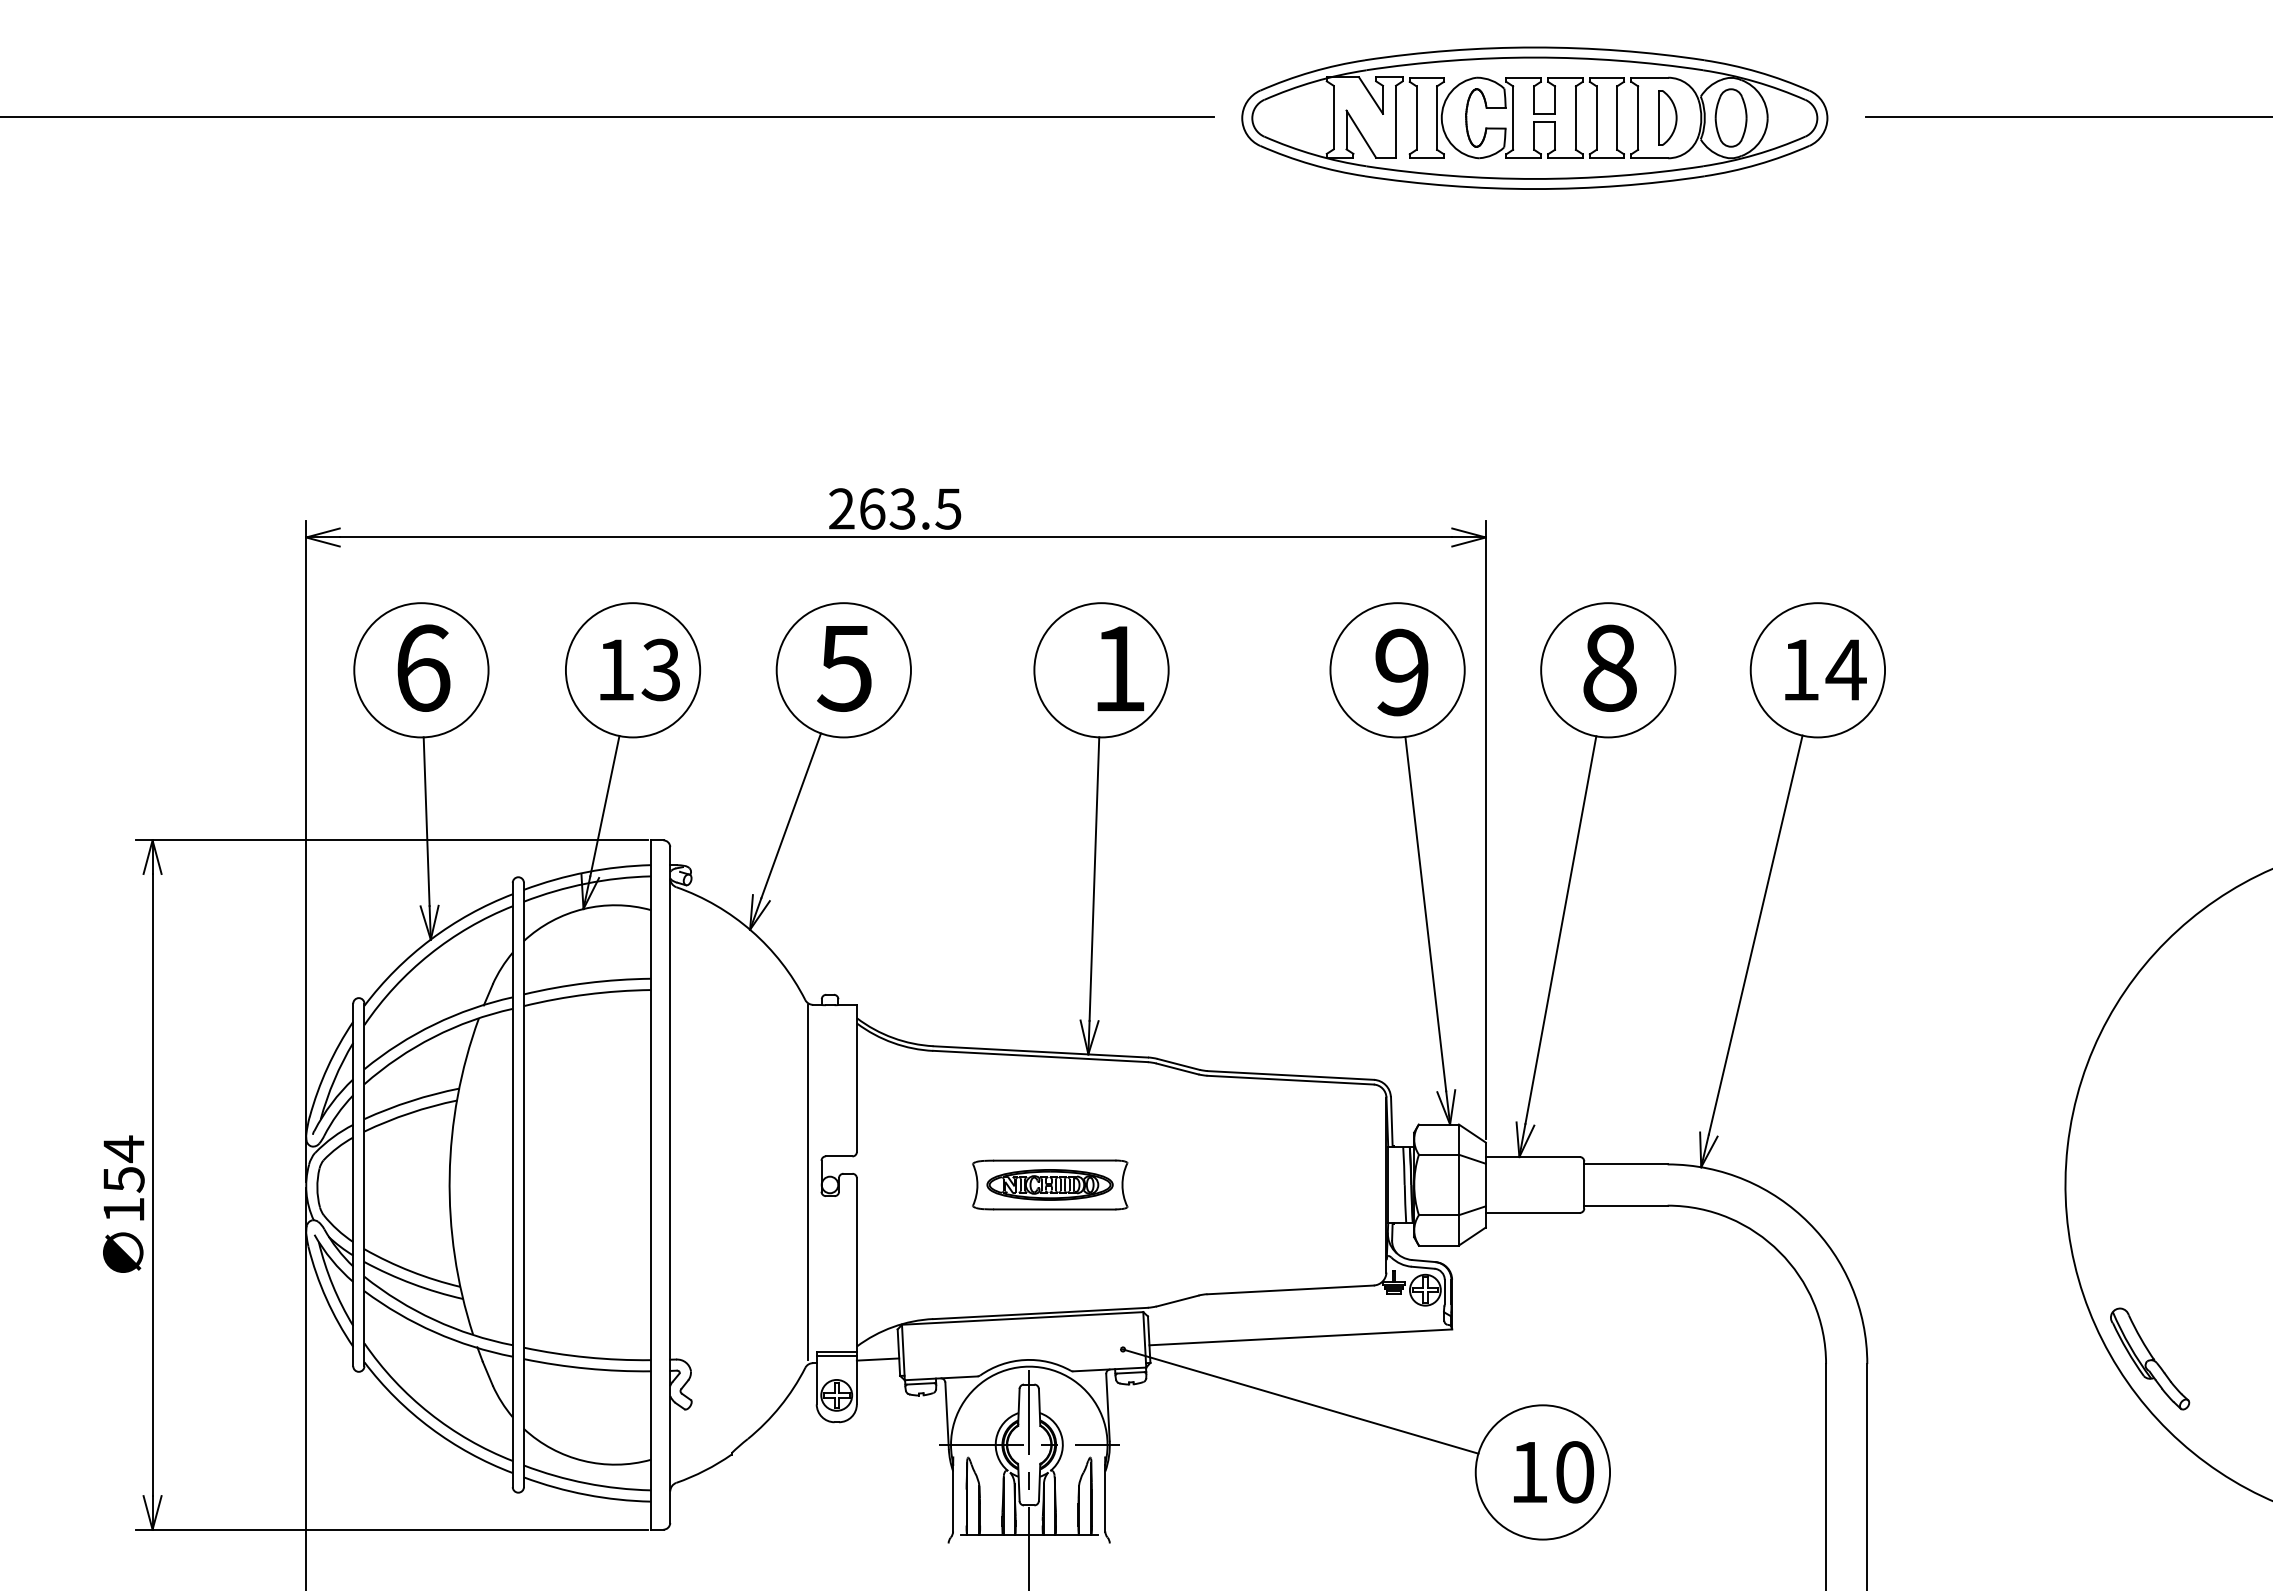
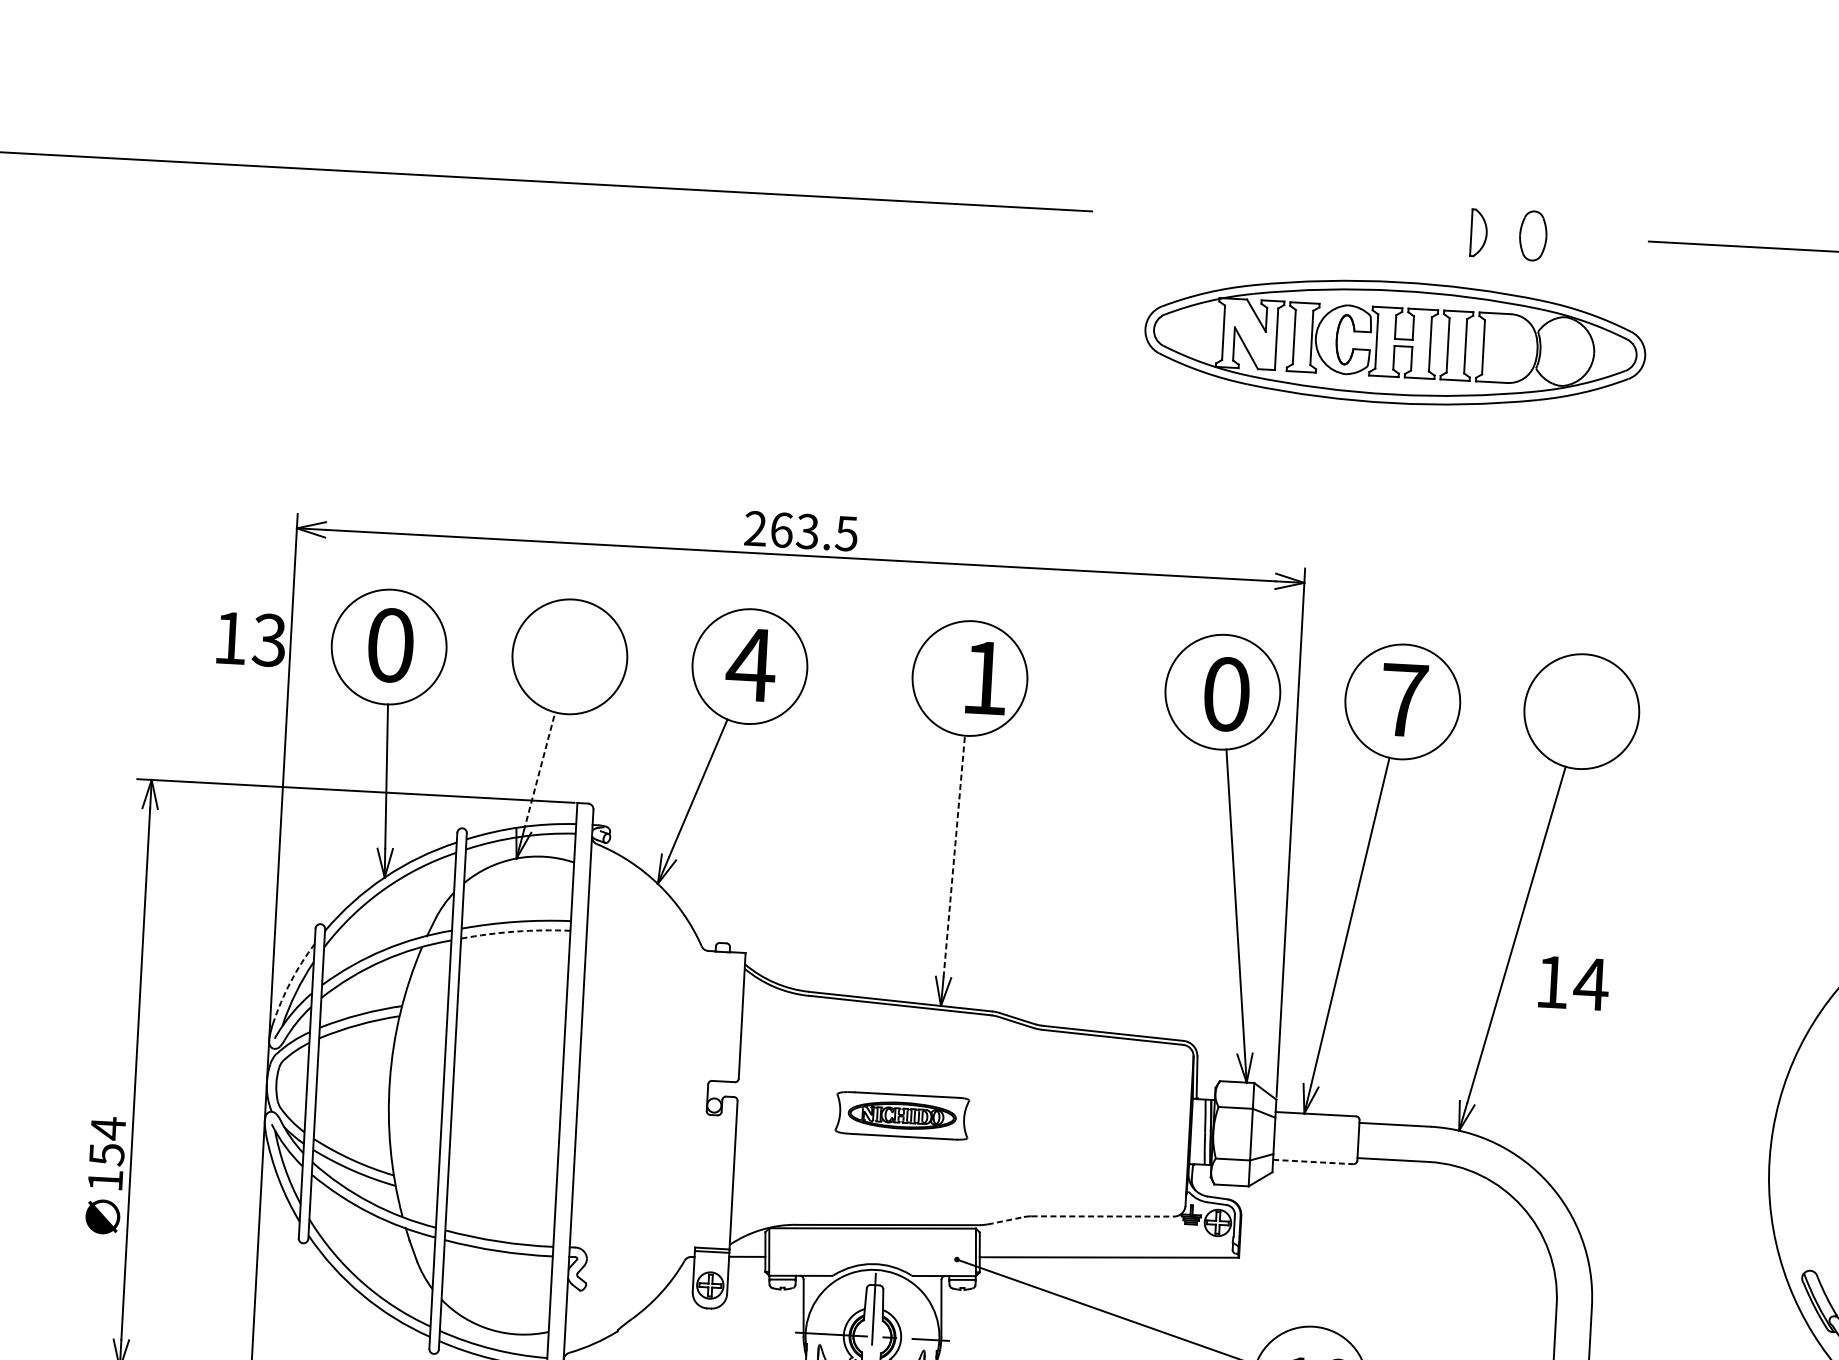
part: (1534, 117) -> (1395, 341), moved
text: (423, 667) -> (391, 644), 6 -> 0
text: (1609, 667) -> (1403, 699), 8 -> 7
text: (845, 668) -> (751, 665), 5 -> 4
text: (639, 669) -> (250, 638), moved
text: (1825, 669) -> (1573, 982), moved
text: (1401, 672) -> (1226, 694), 9 -> 0
line: (604, 806) -> (539, 771), solid -> dashed
line: (1094, 879) -> (954, 856), solid -> dashed
arc: (586, 994) -> (515, 931), solid -> dashed
arc: (327, 1067) -> (290, 981), solid -> dashed
line: (807, 1181) -> (695, 1101), removed
text: (123, 1203) -> (105, 1174), moved
line: (1532, 1213) -> (1312, 1162), solid -> dashed
line: (1291, 1289) -> (1103, 1216), solid -> dashed
line: (1177, 1301) -> (1005, 1221), solid -> dashed

